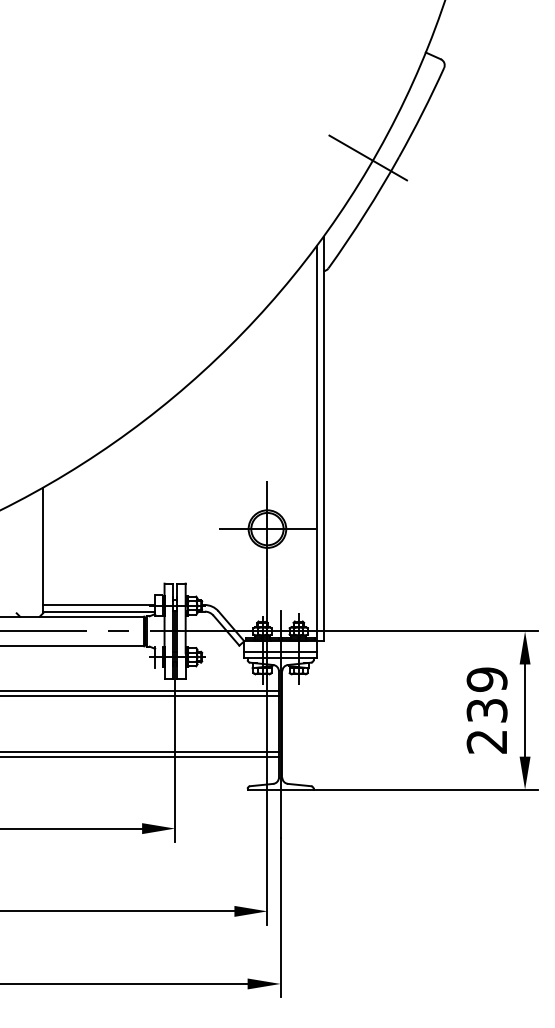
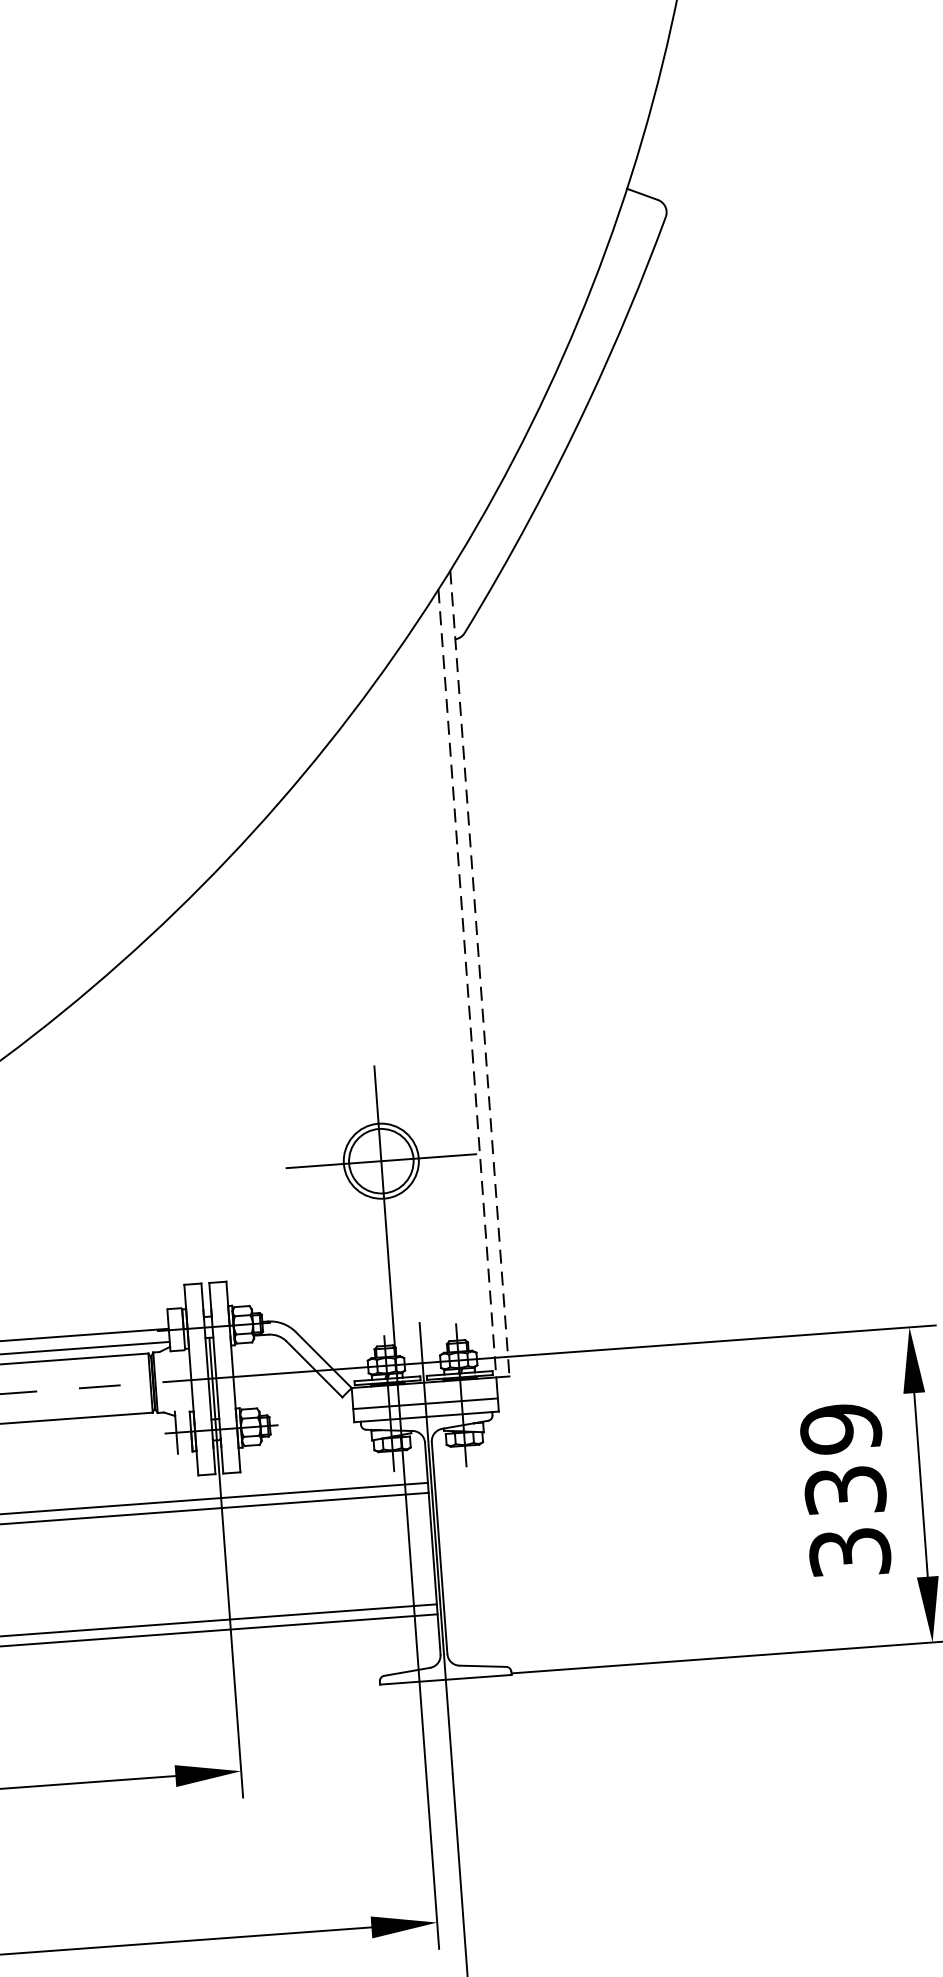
line: (367, 157) -> (526, 406), removed
line: (323, 439) -> (479, 974), solid -> dashed
line: (316, 443) -> (466, 983), solid -> dashed
text: (486, 741) -> (848, 1552), 239 -> 339

